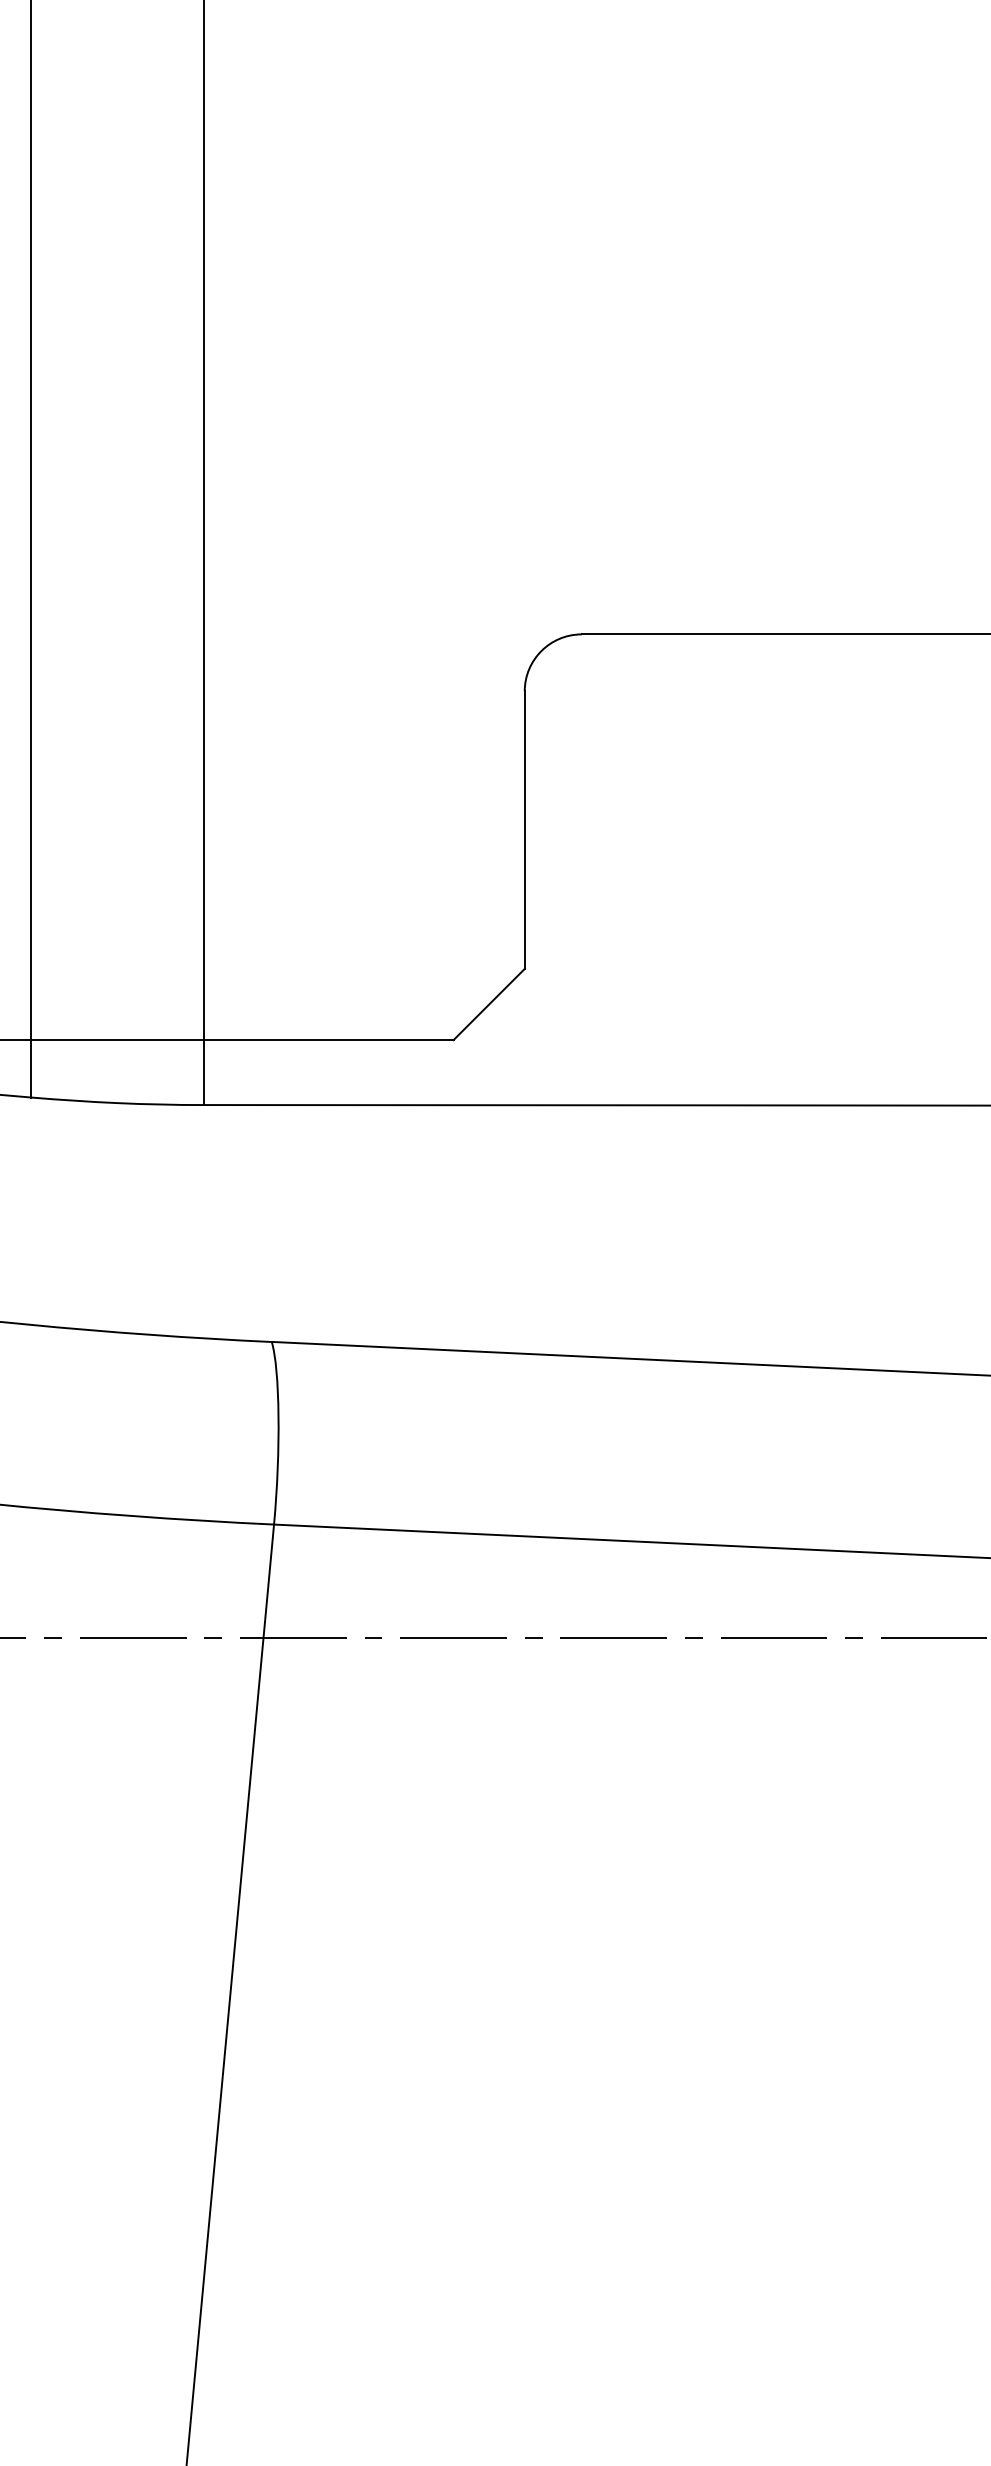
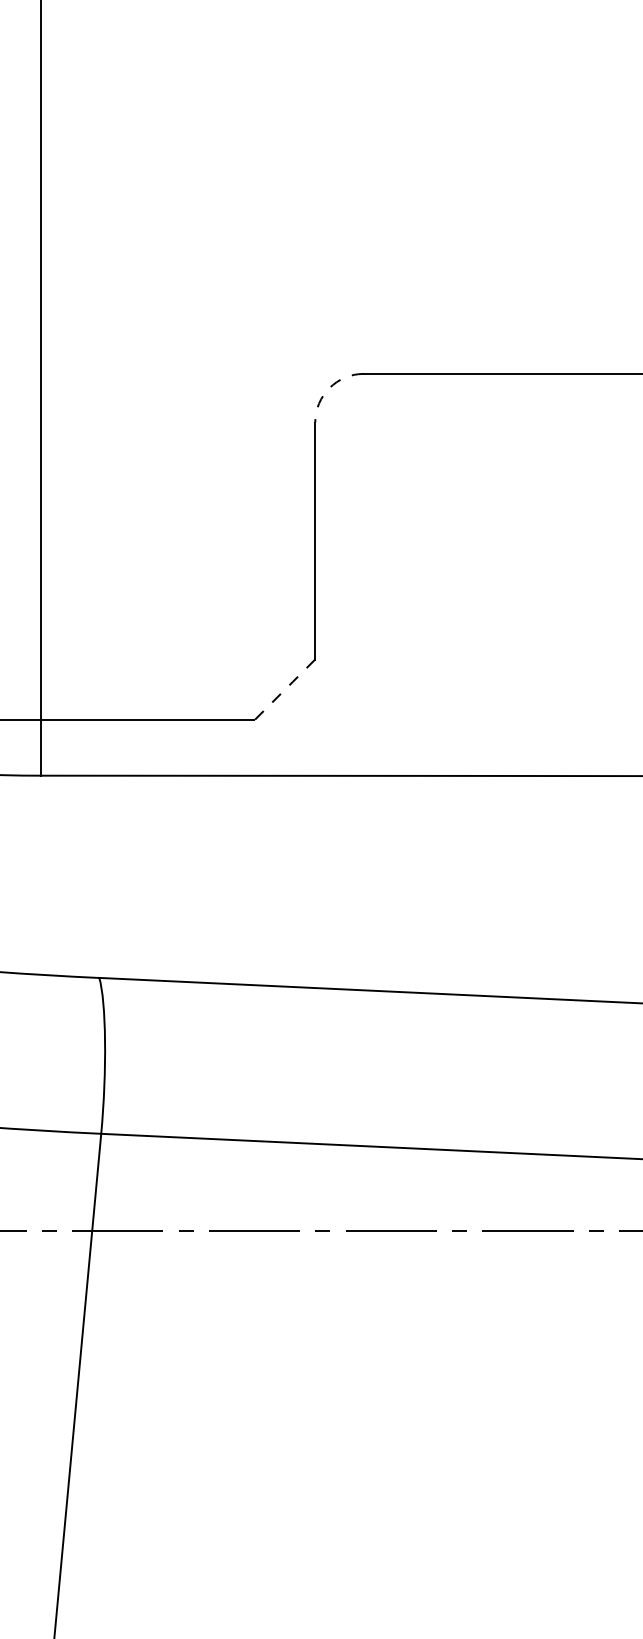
arc: (541, 651) -> (329, 388), solid -> dashed
line: (488, 1004) -> (284, 689), solid -> dashed

